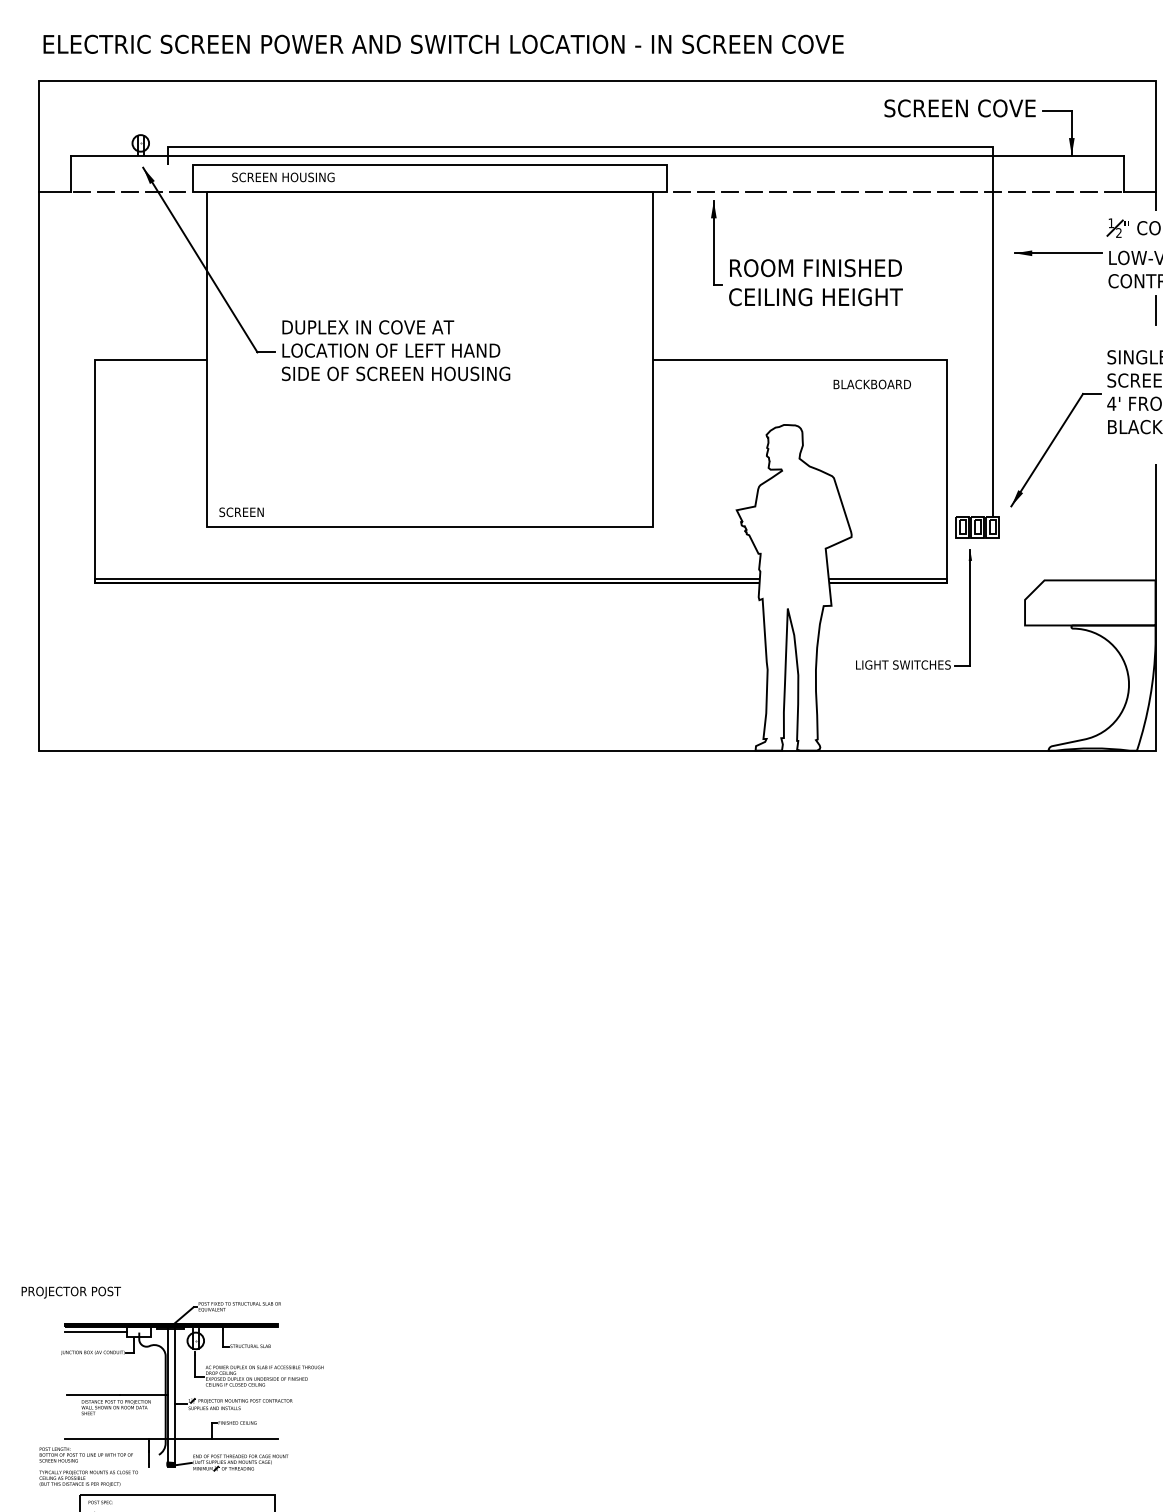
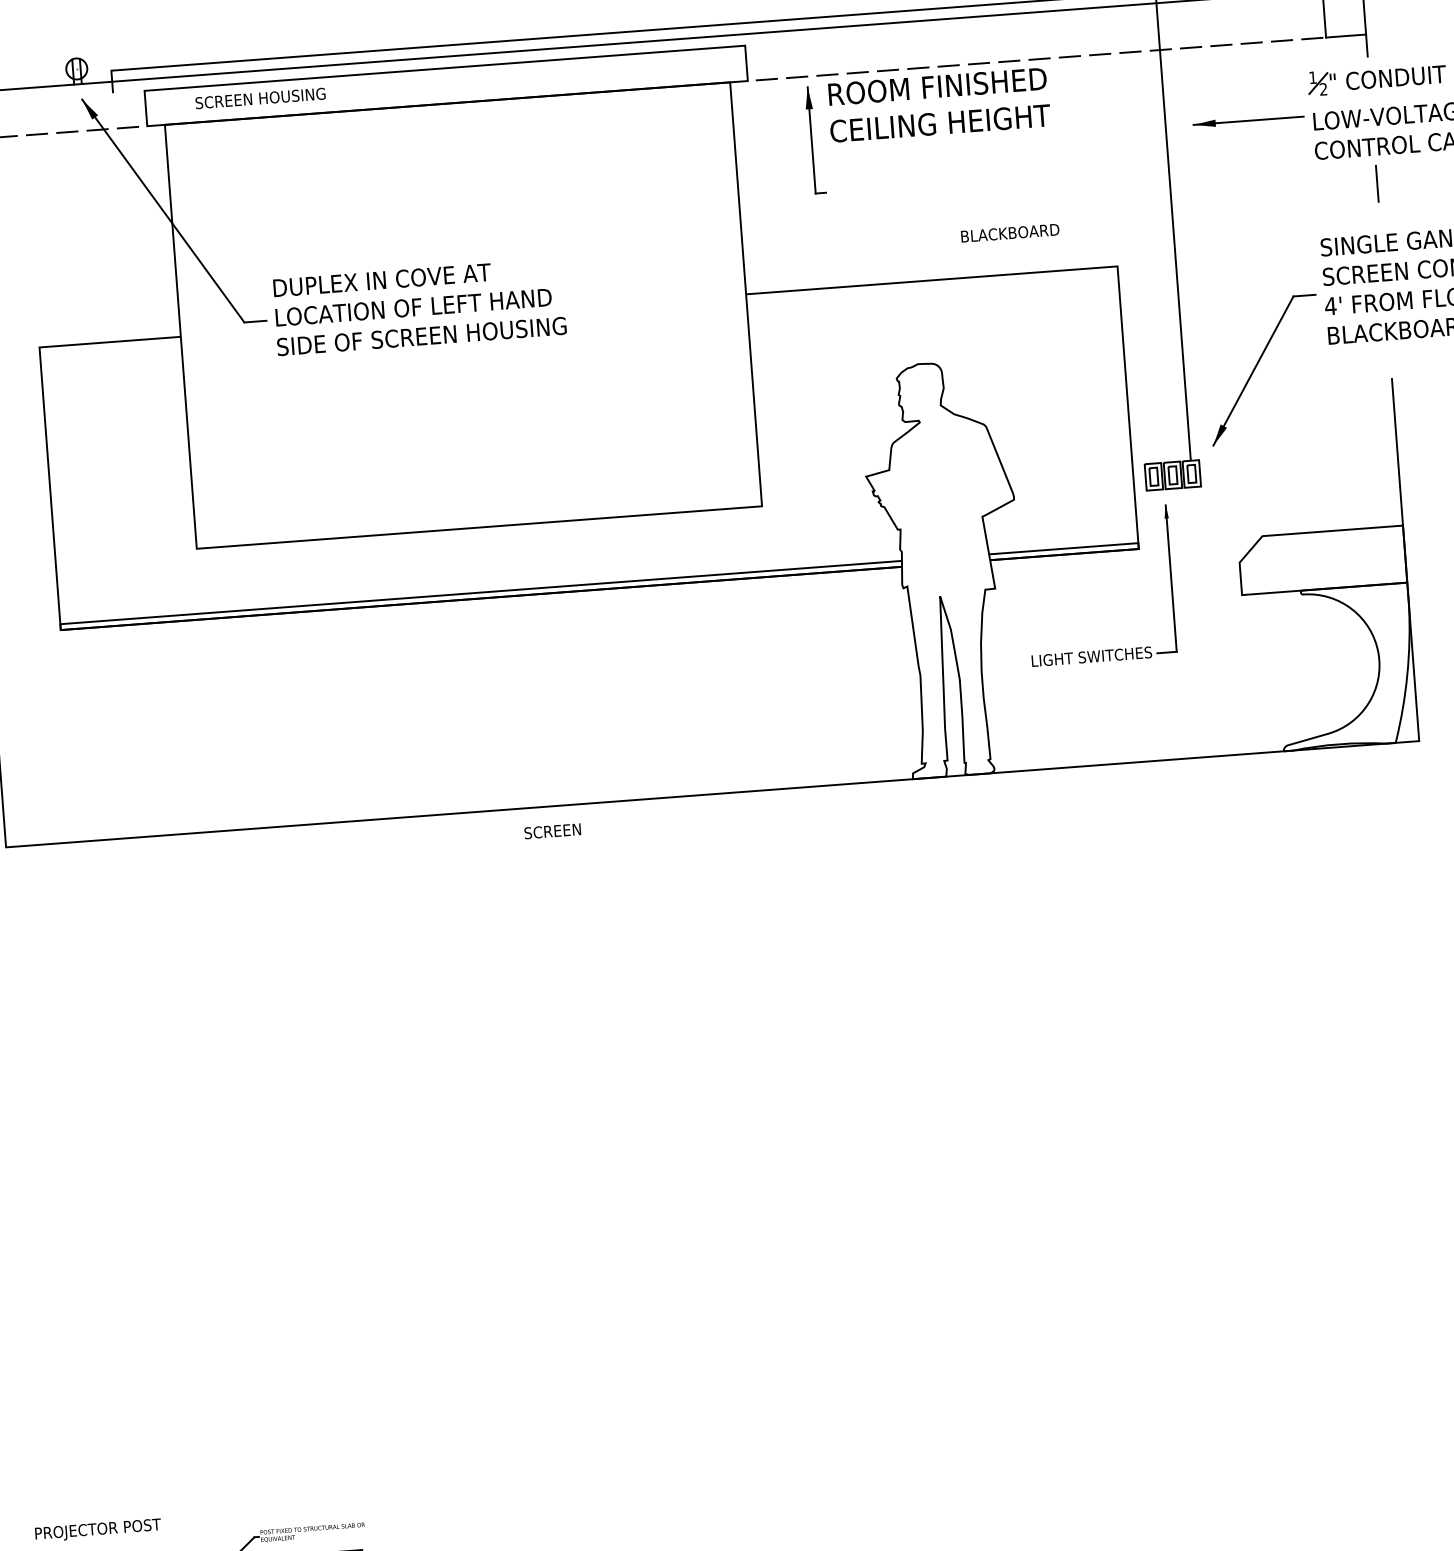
text: (815, 282) -> (938, 104), moved
text: (871, 384) -> (1009, 233), moved
text: (241, 512) -> (552, 831), moved

